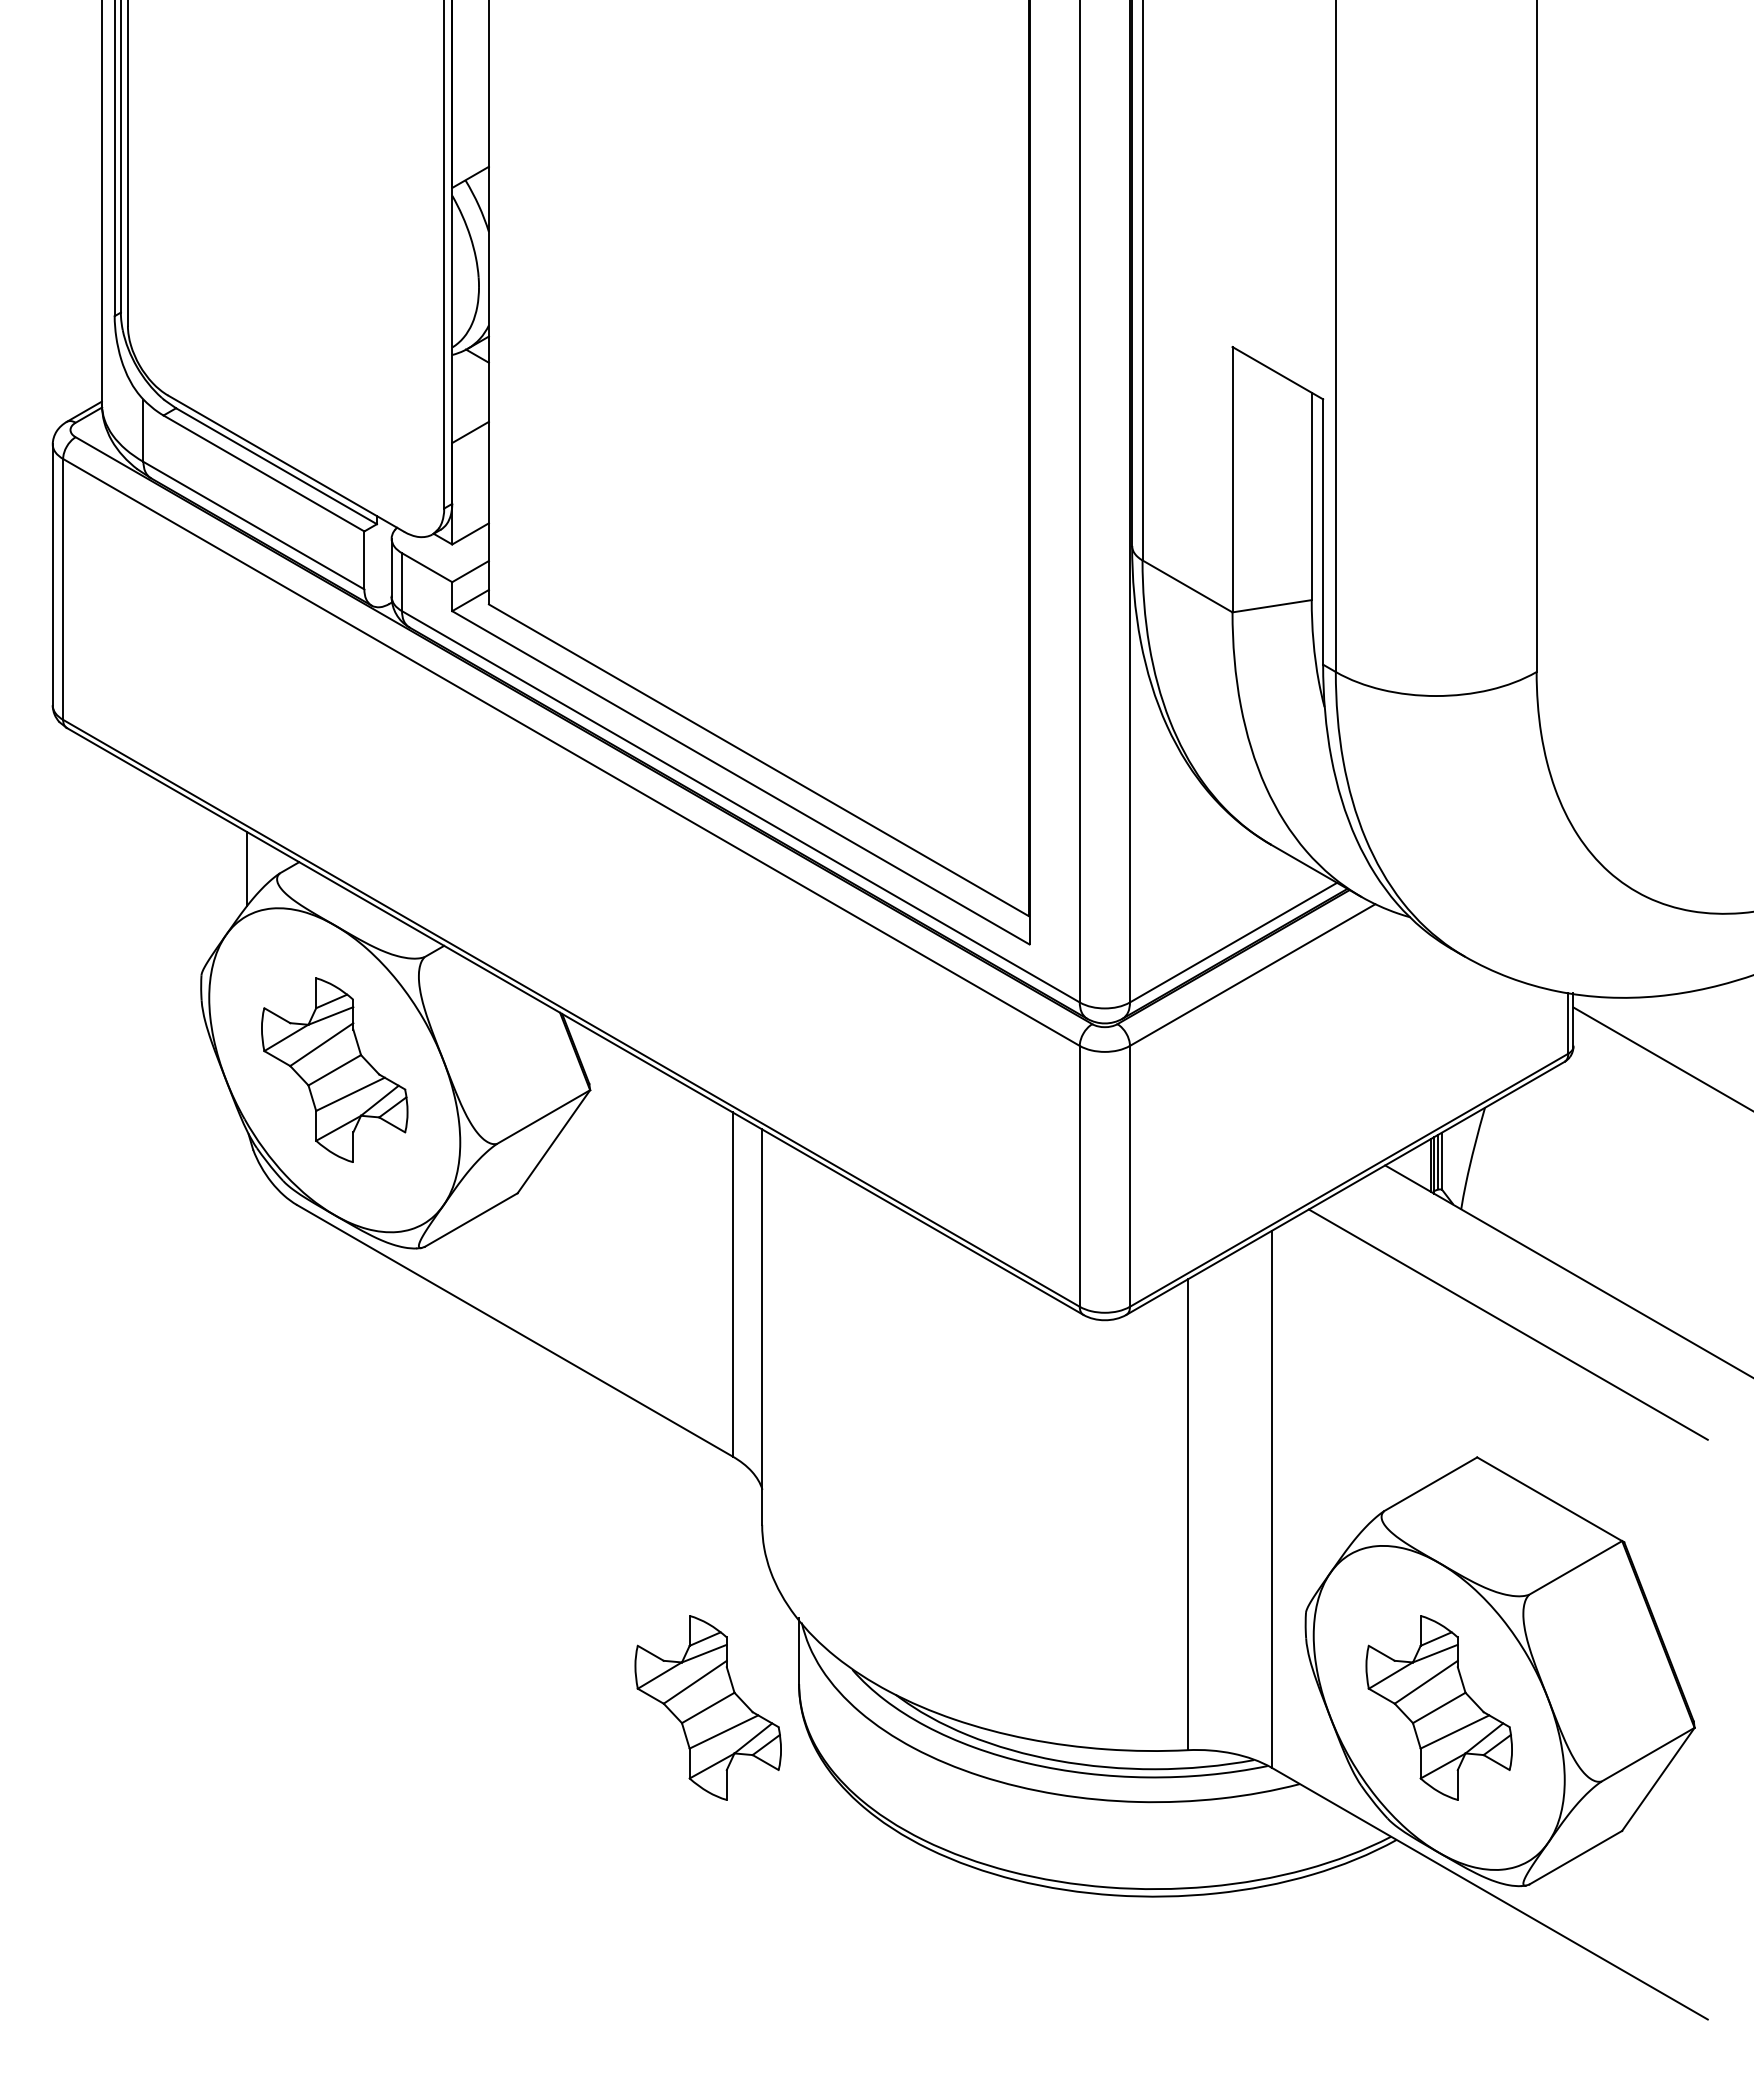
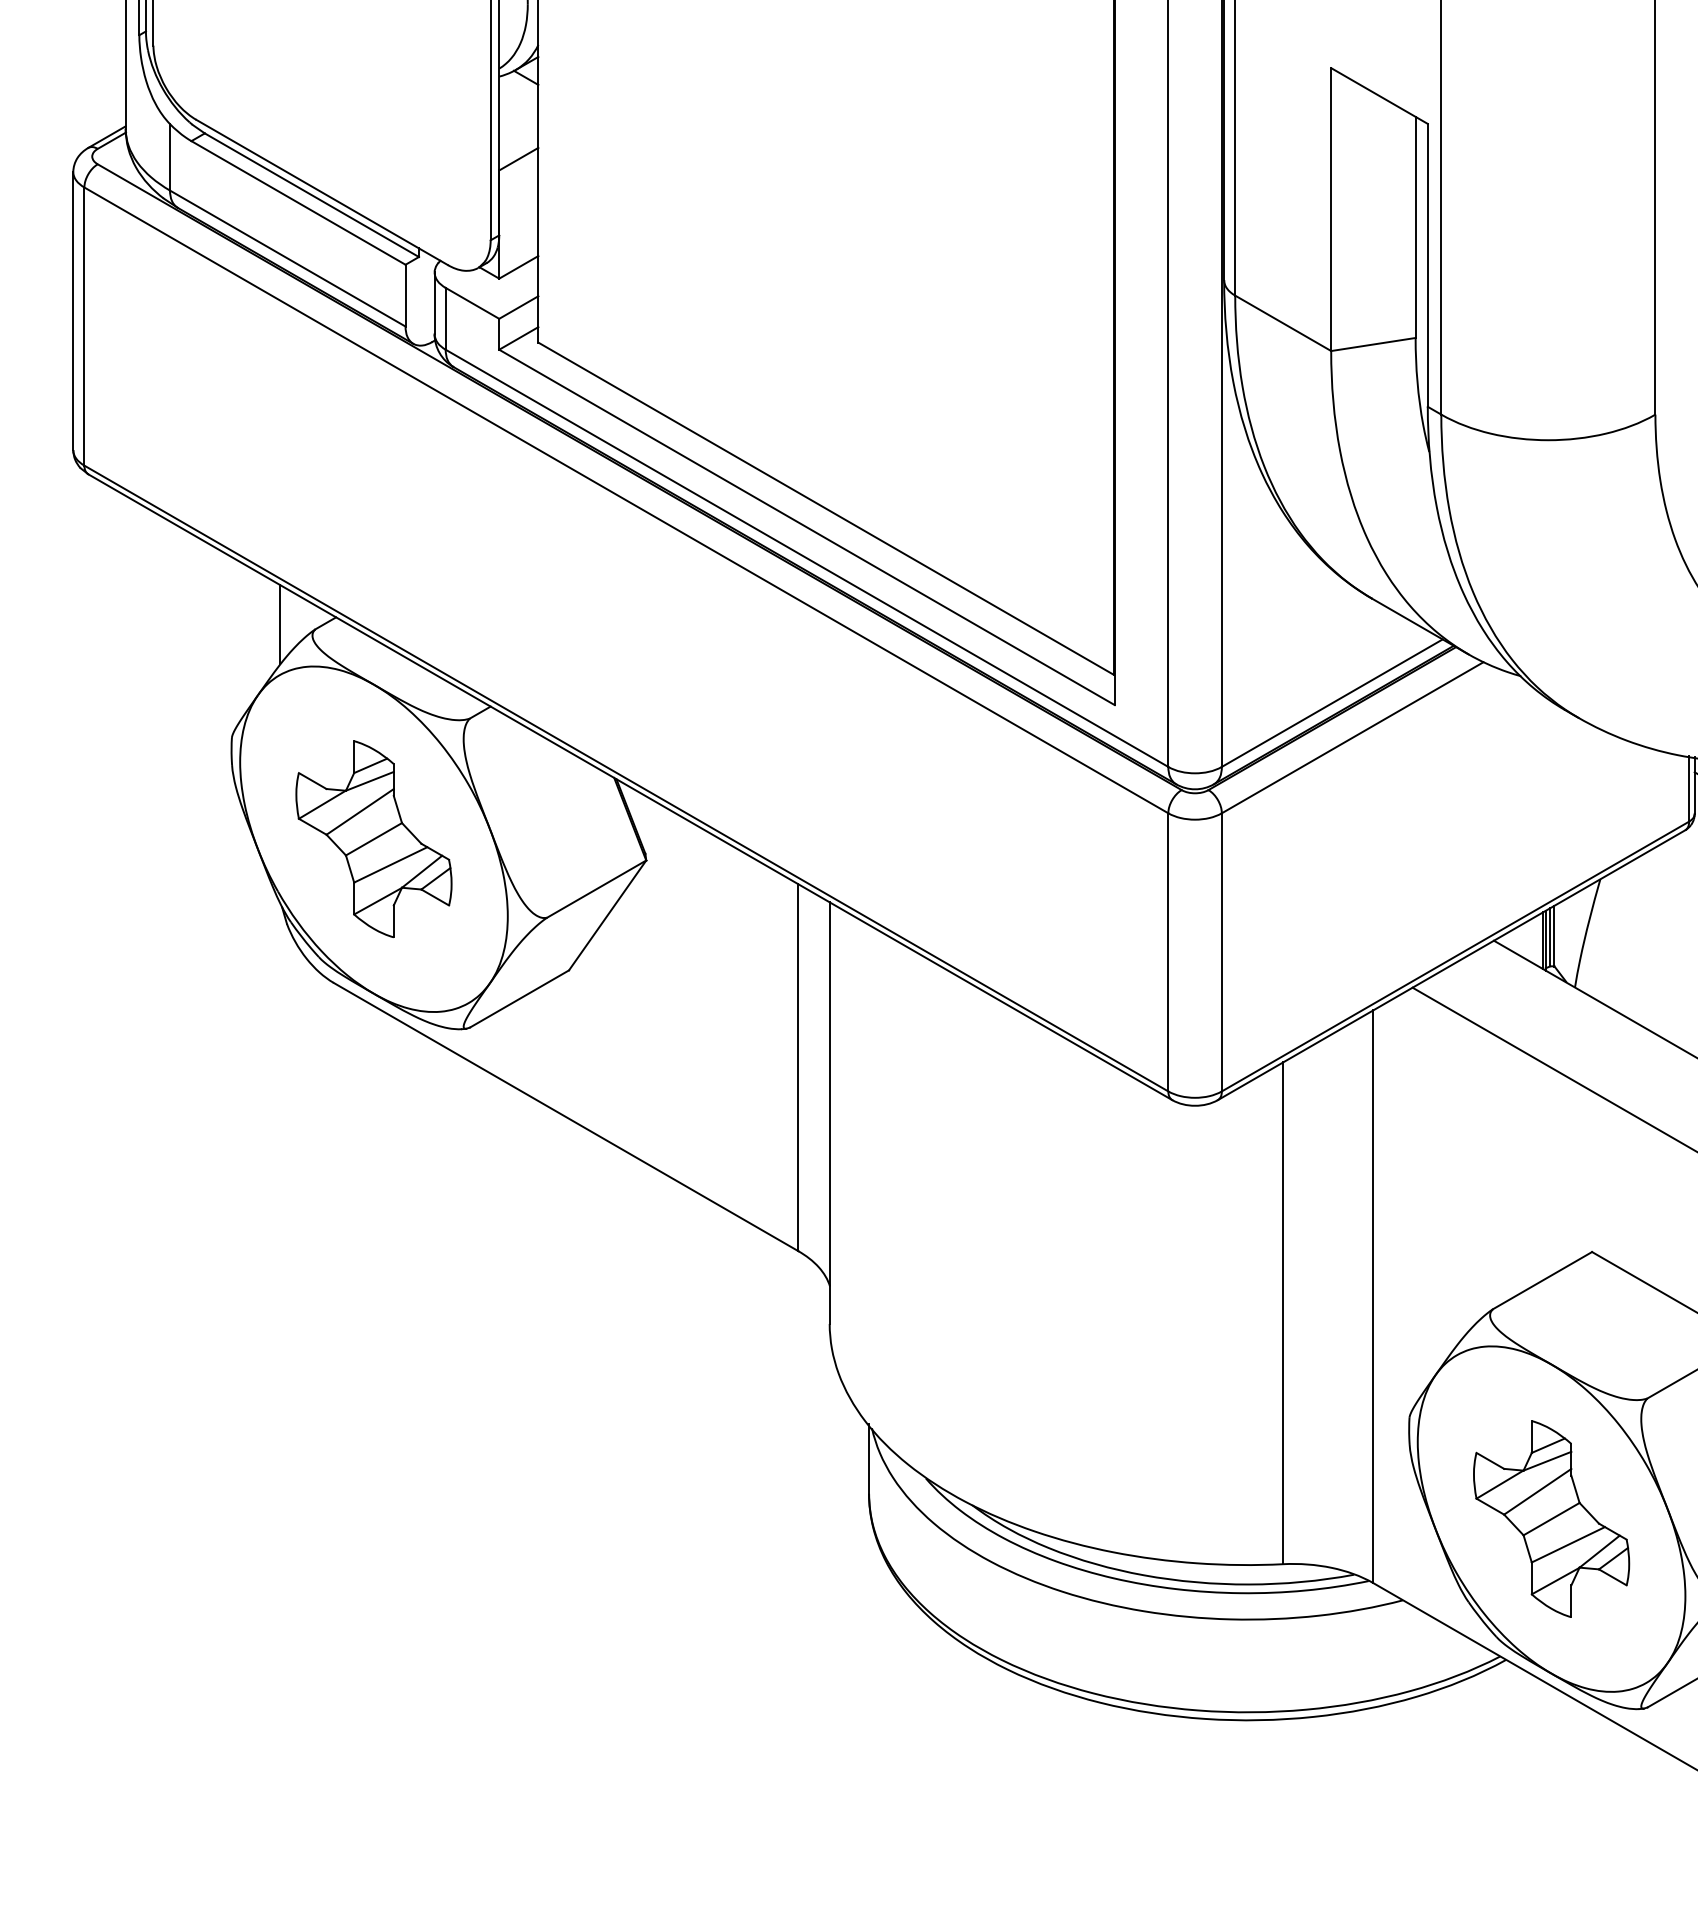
part: (707, 1707) -> (771, 1518), removed

